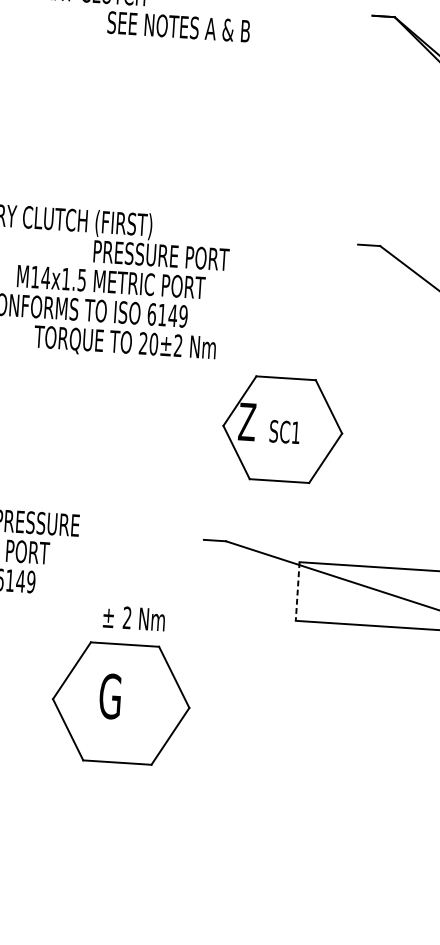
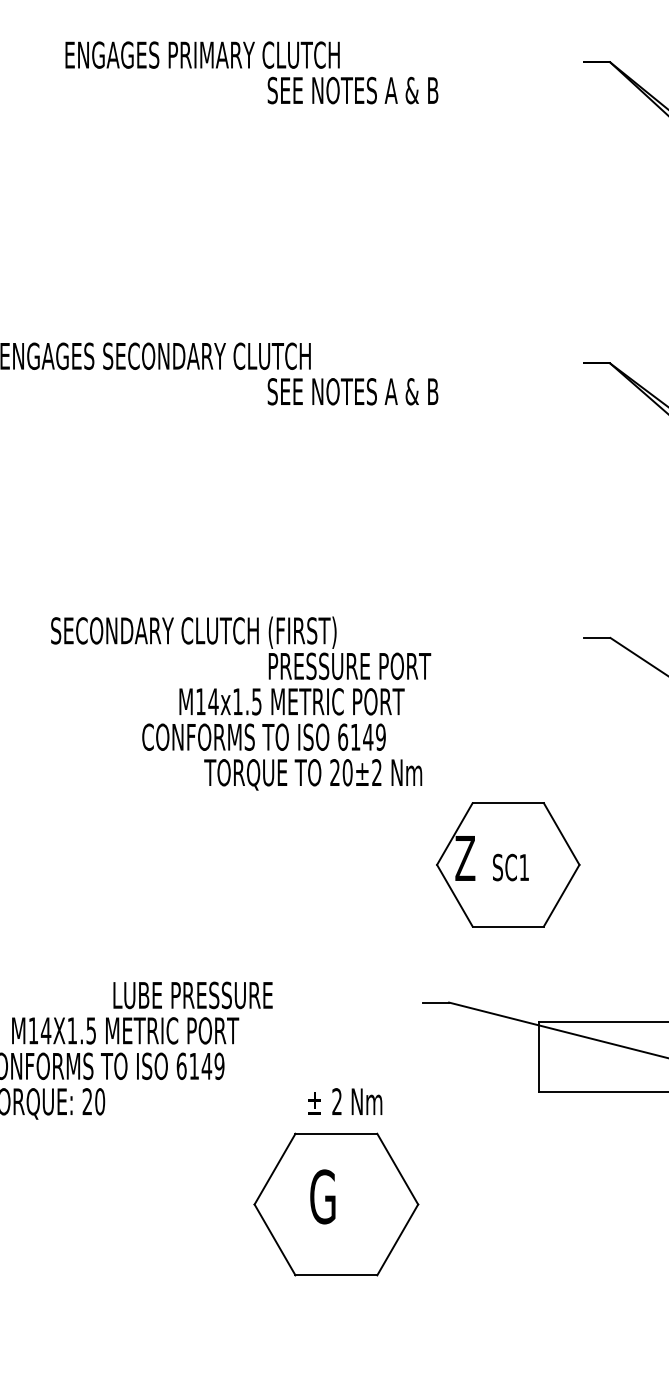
line: (297, 591) -> (538, 1057), dashed -> solid

